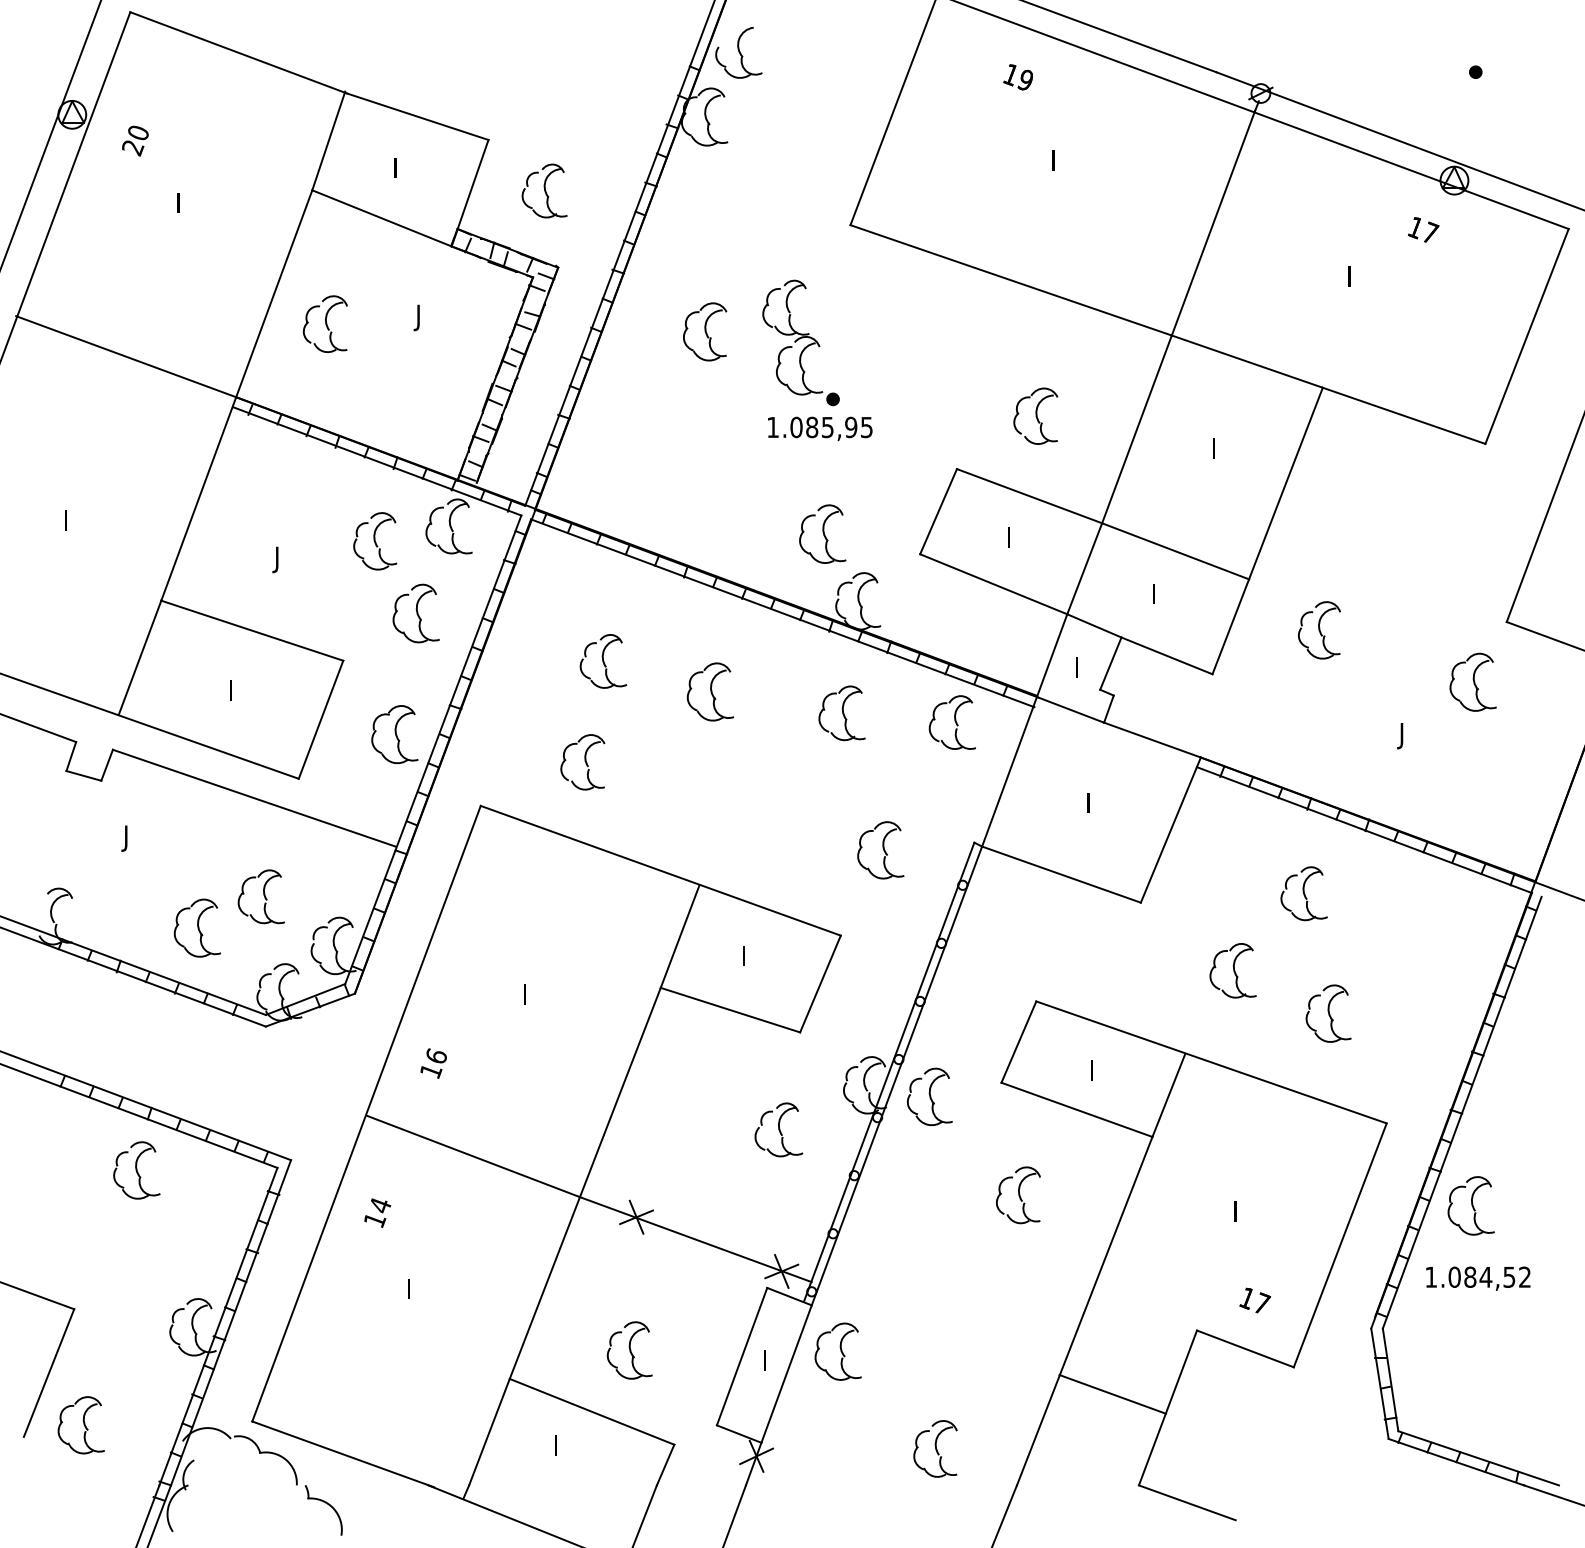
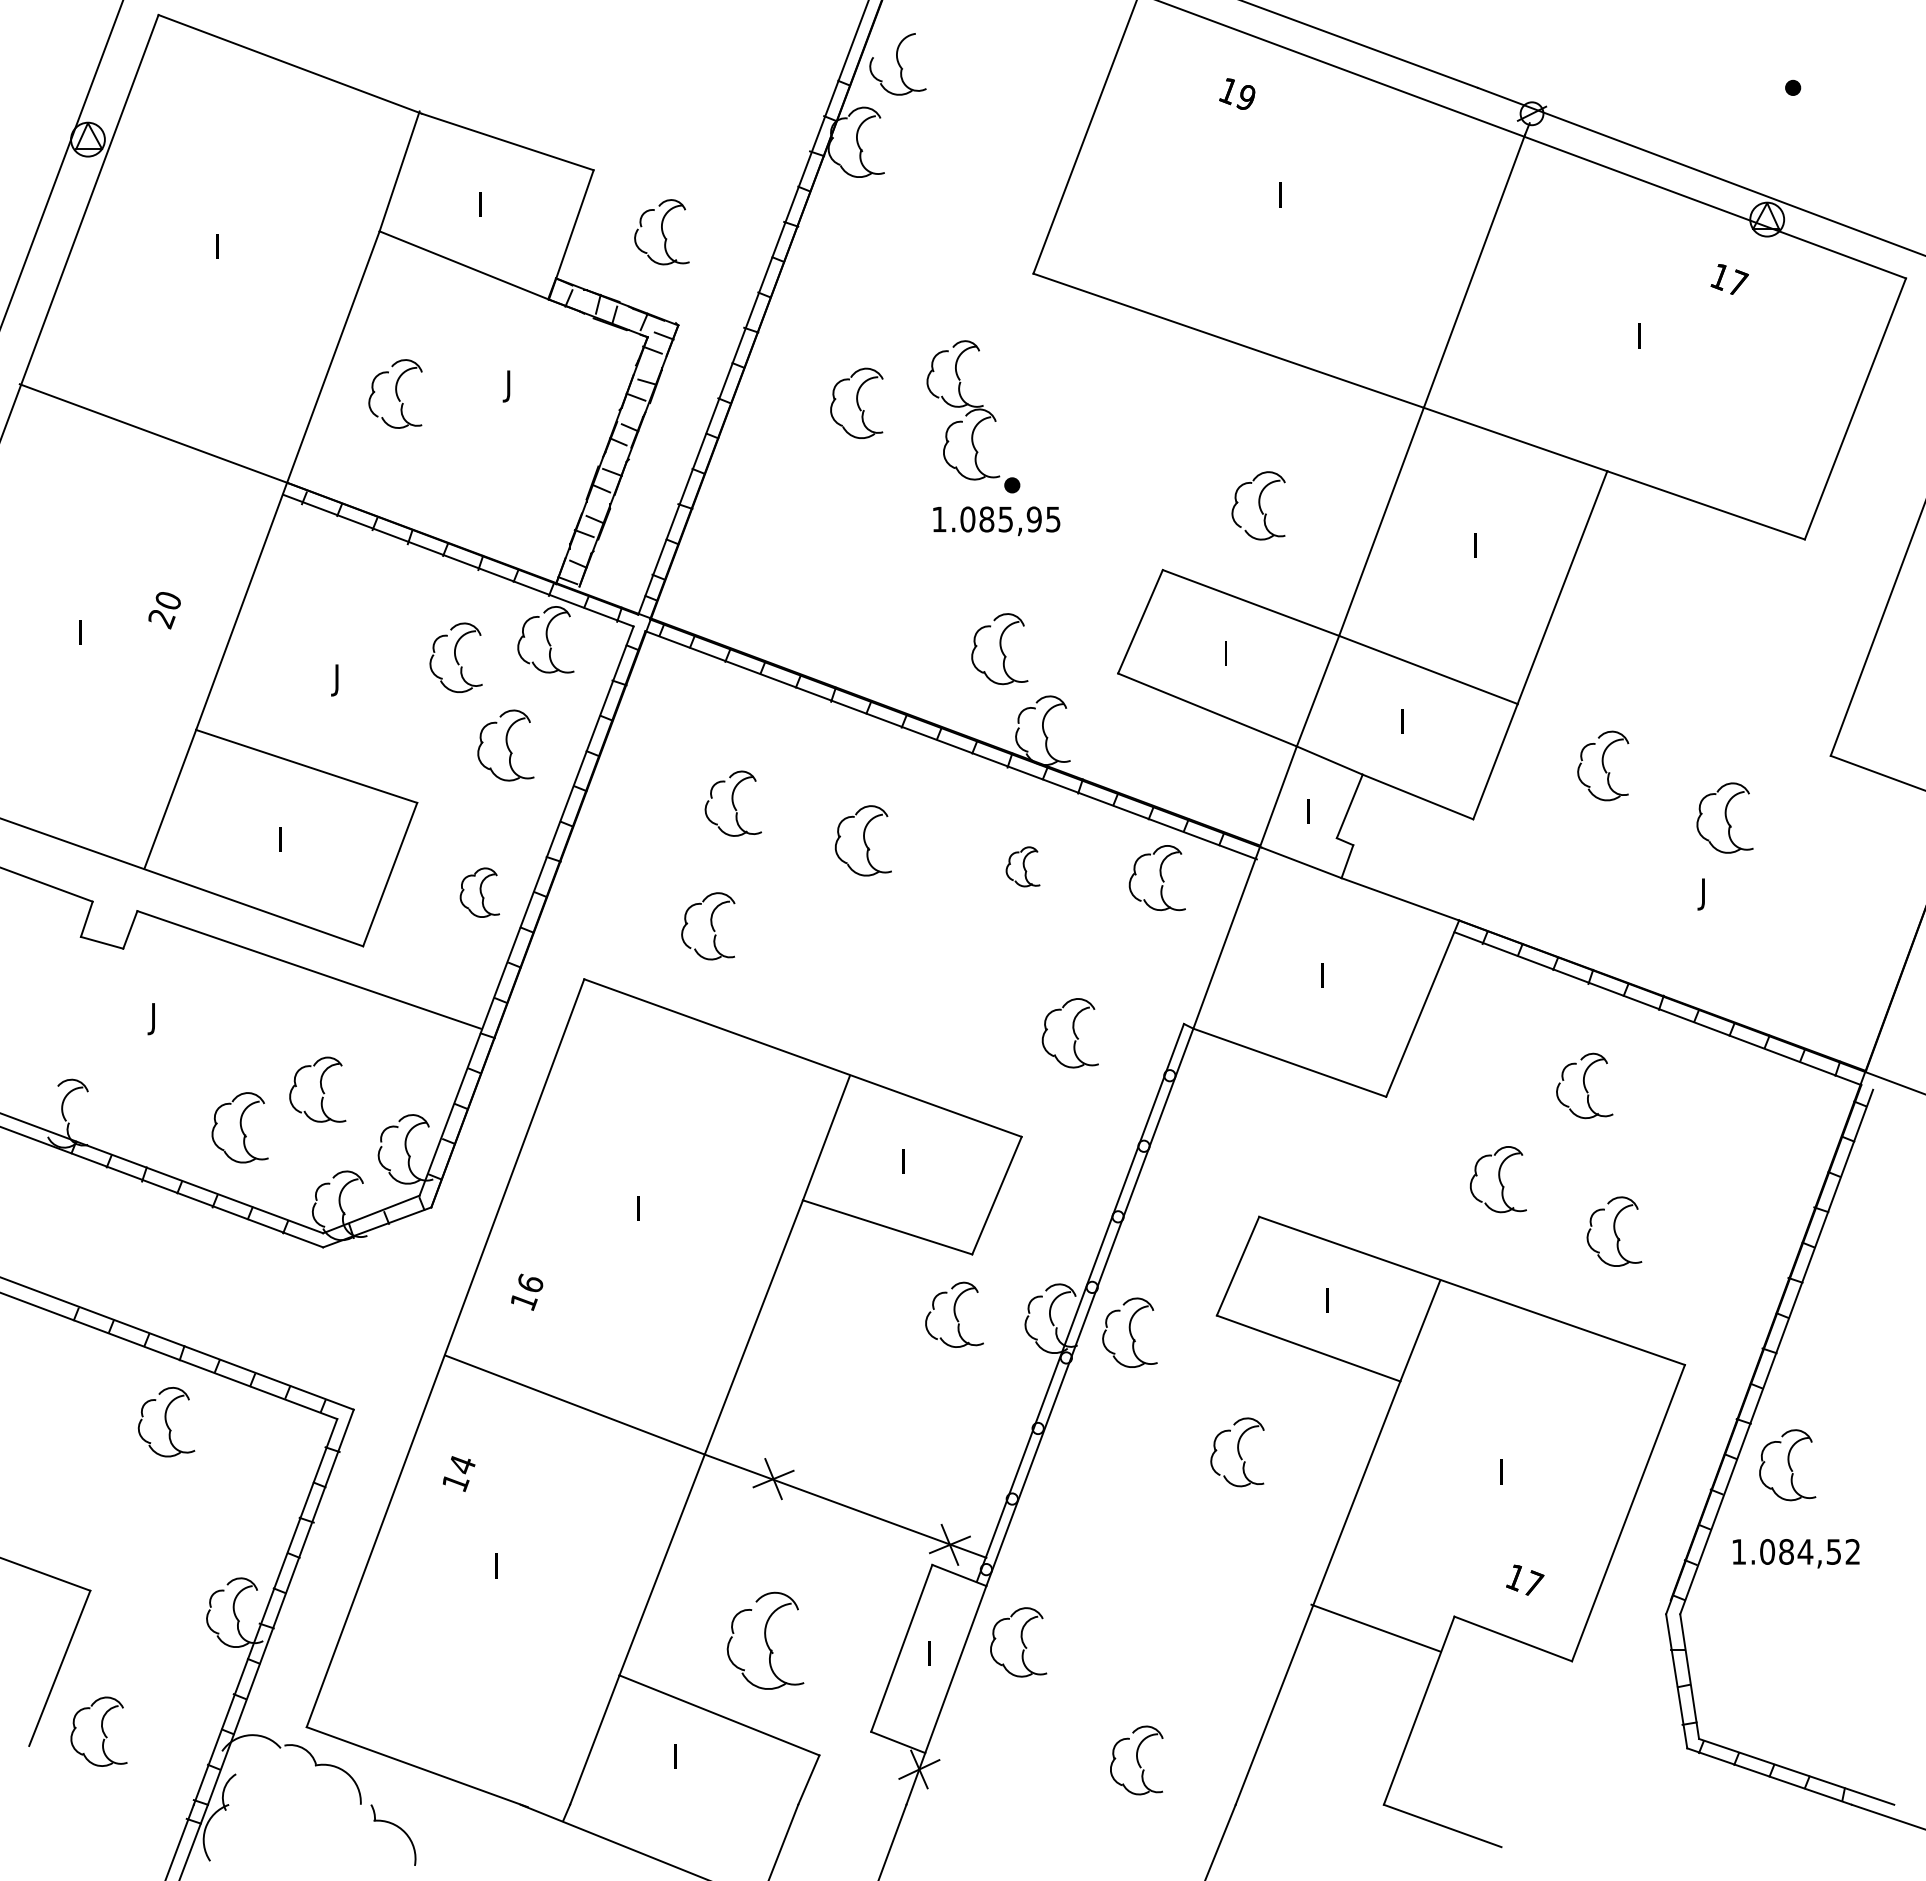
text: (135, 141) -> (164, 610), moved
part: (1472, 681) -> (1724, 817), moved
part: (841, 713) -> (1022, 866), size x0.6
part: (394, 734) -> (479, 892), size x0.7
part: (778, 1129) -> (954, 1314), moved
part: (629, 1350) -> (765, 1640), size x1.4
line: (1112, 1393) -> (1375, 1627), moved

